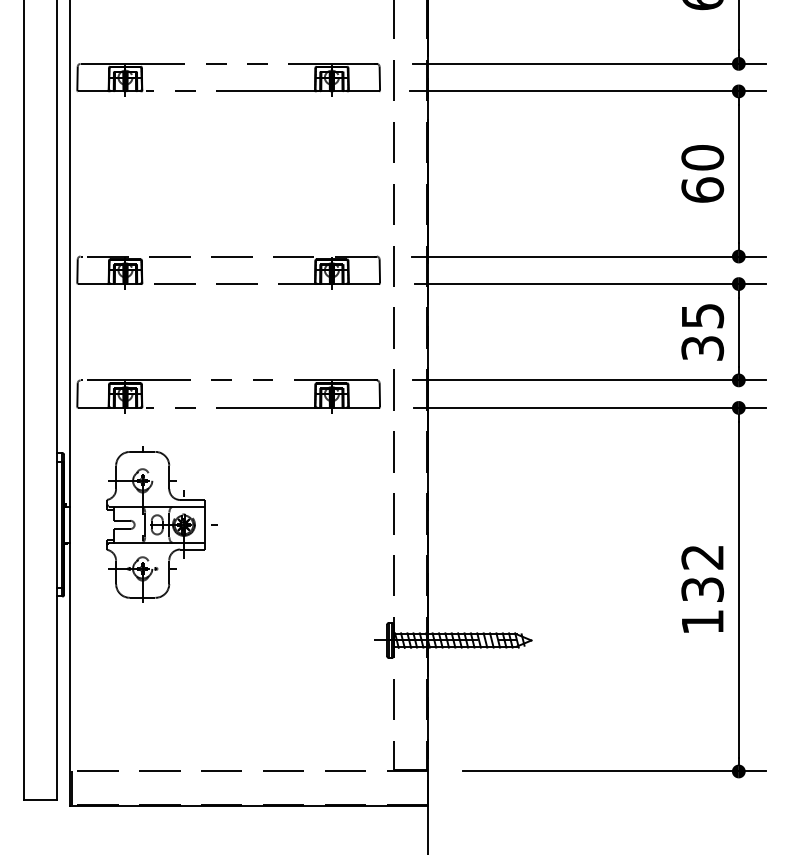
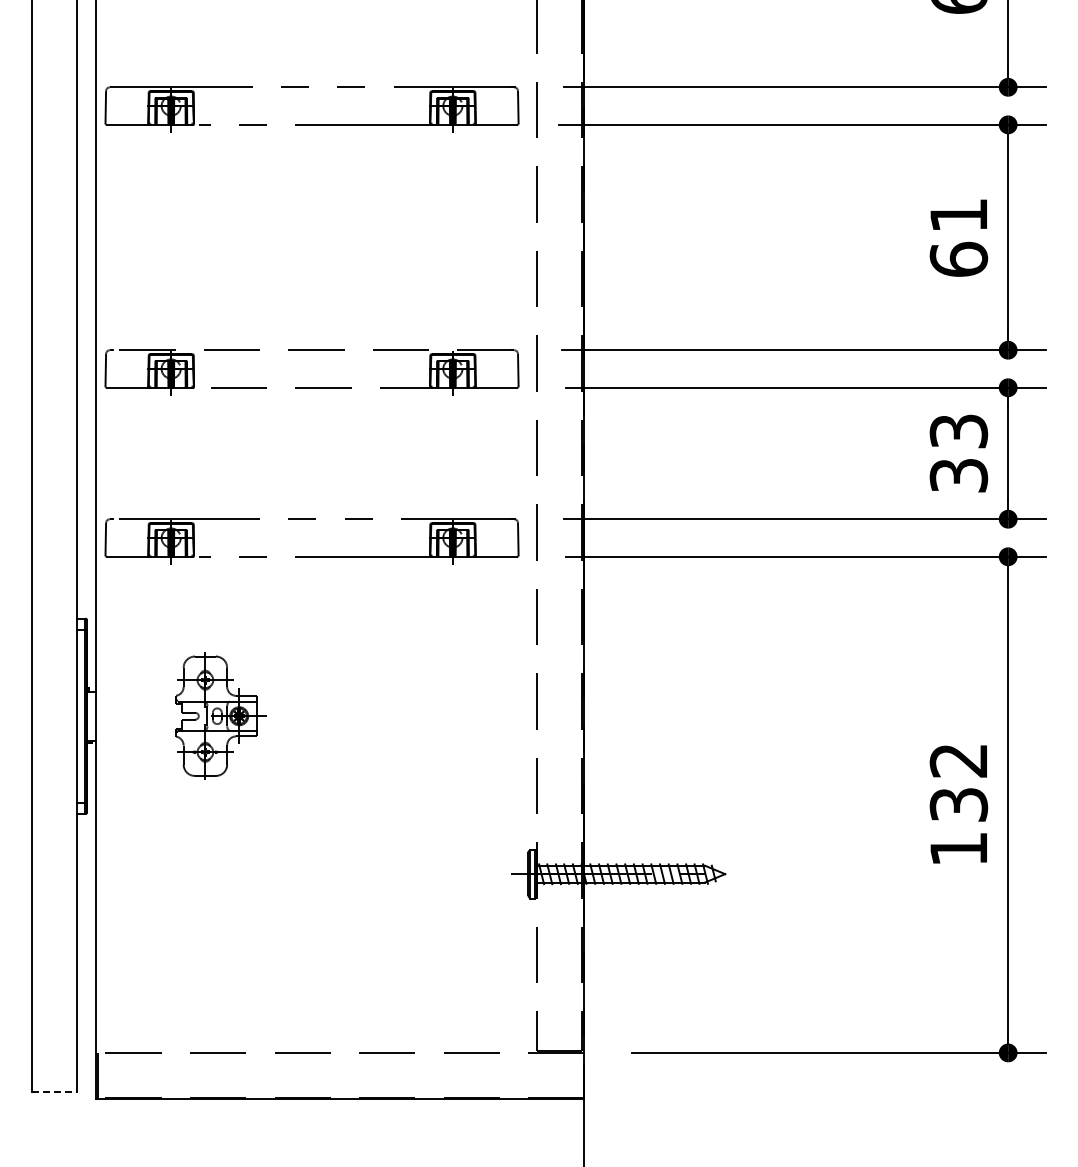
text: (702, 157) -> (958, 215), 60 -> 61
text: (702, 315) -> (958, 430), 35 -> 33
part: (162, 524) -> (221, 715), size x0.6
line: (39, 799) -> (54, 1091), solid -> dashed

